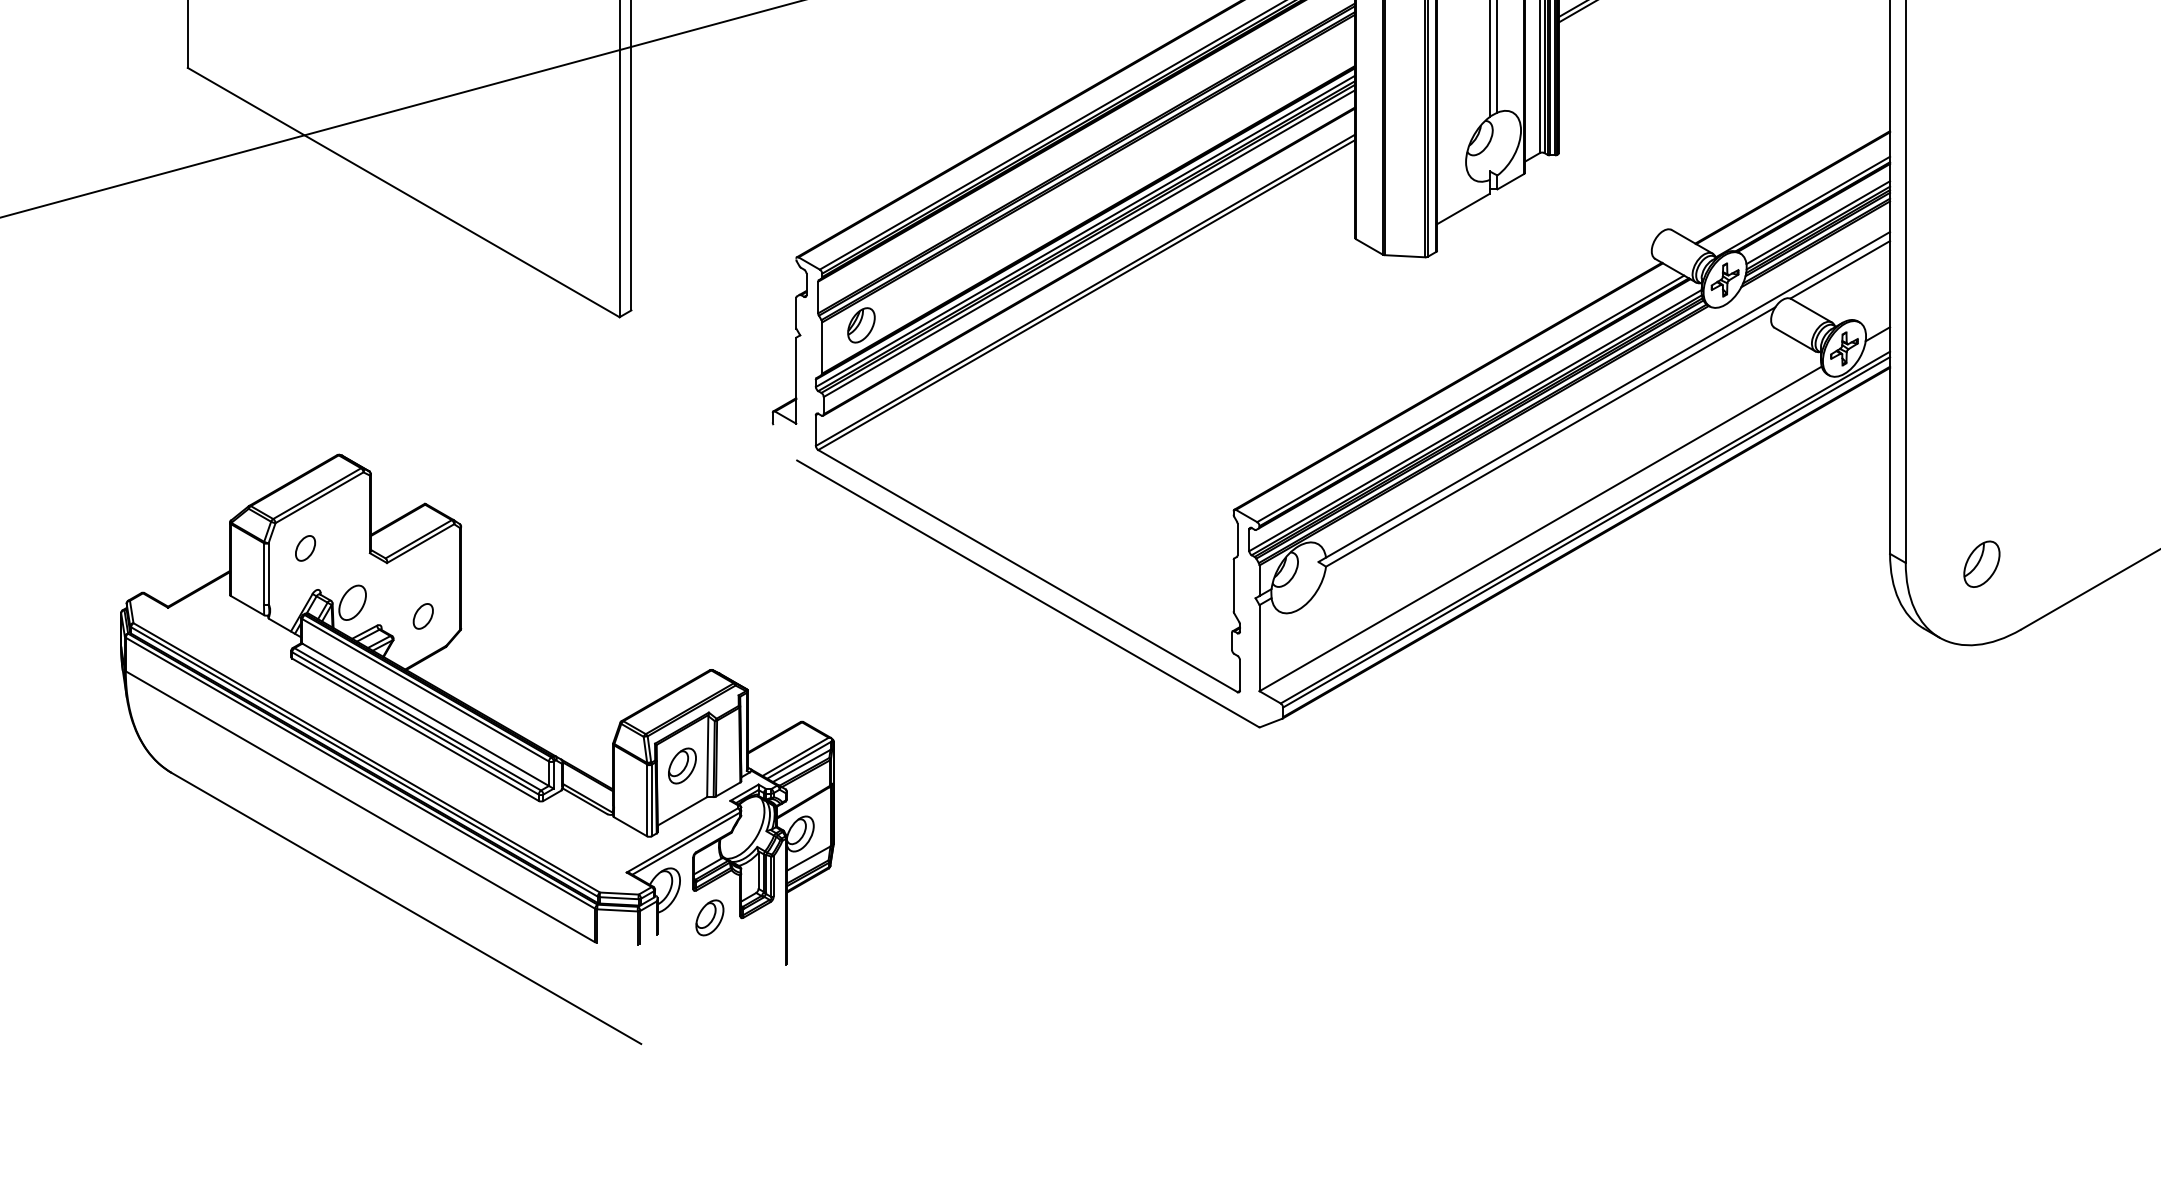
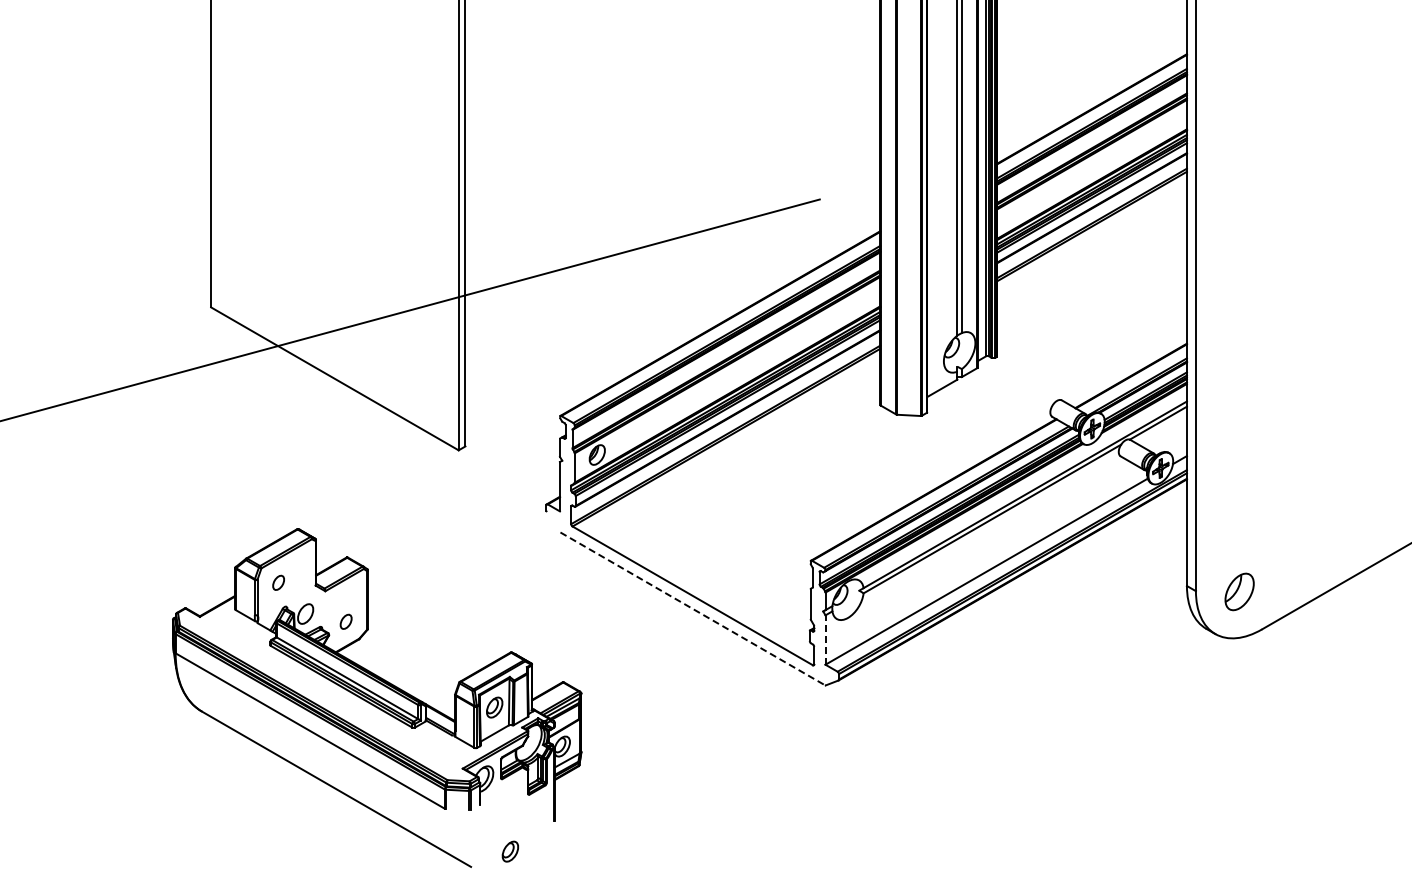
part: (1981, 563) -> (1239, 591), size x1.4
line: (1027, 593) -> (692, 608), solid -> dashed
line: (1259, 648) -> (825, 640), solid -> dashed
part: (708, 917) -> (509, 851), moved

